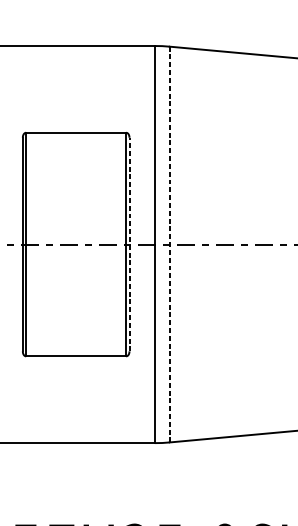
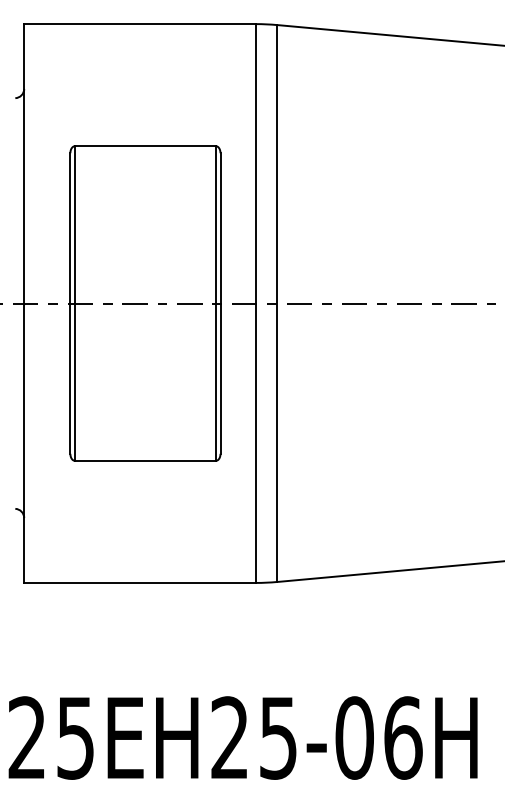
line: (129, 244) -> (220, 303), dashed -> solid
line: (170, 244) -> (277, 303), dashed -> solid

